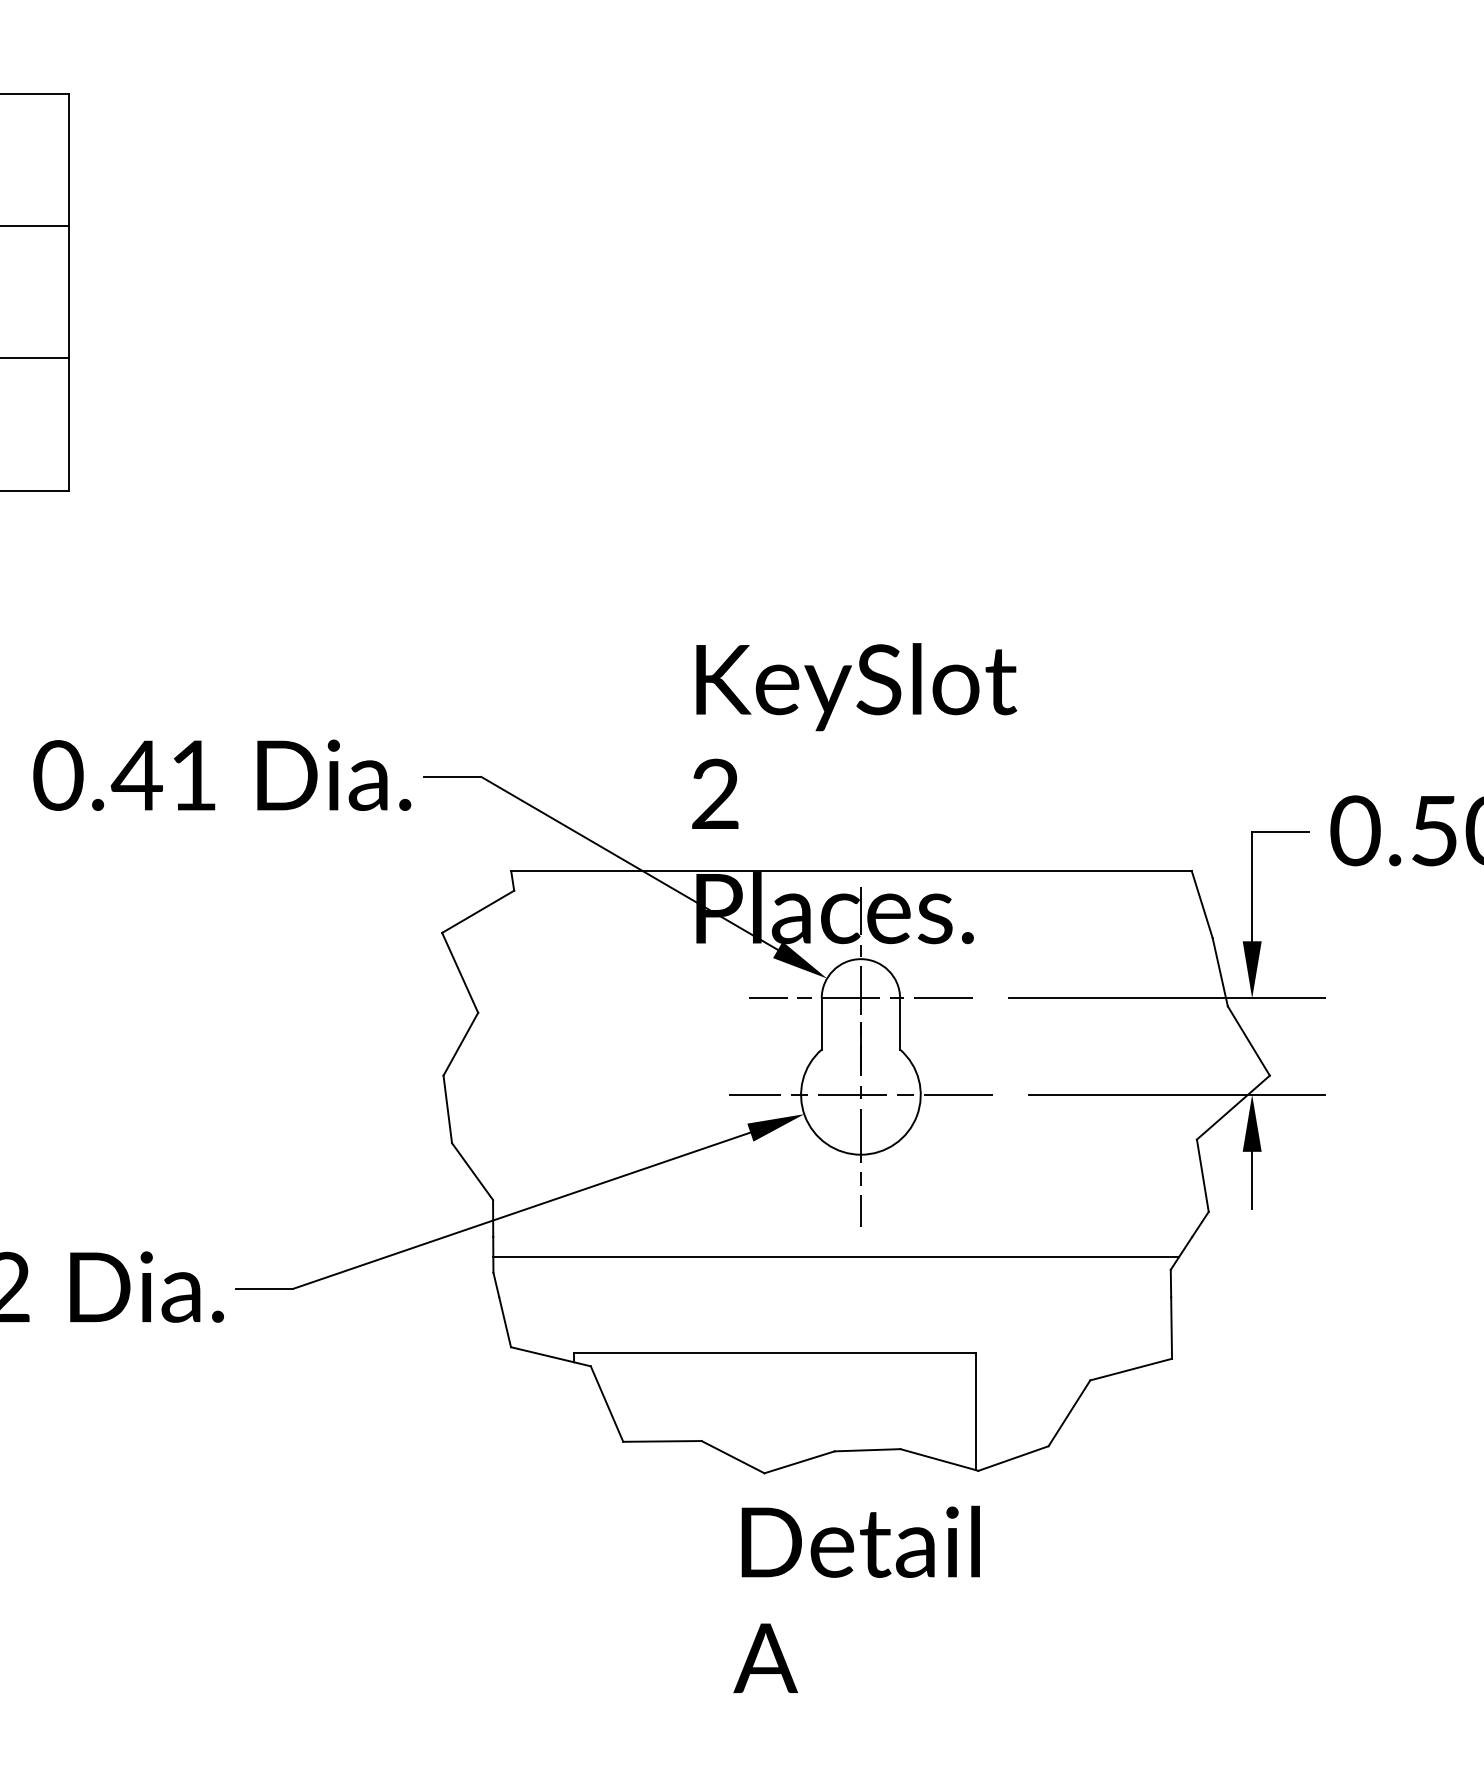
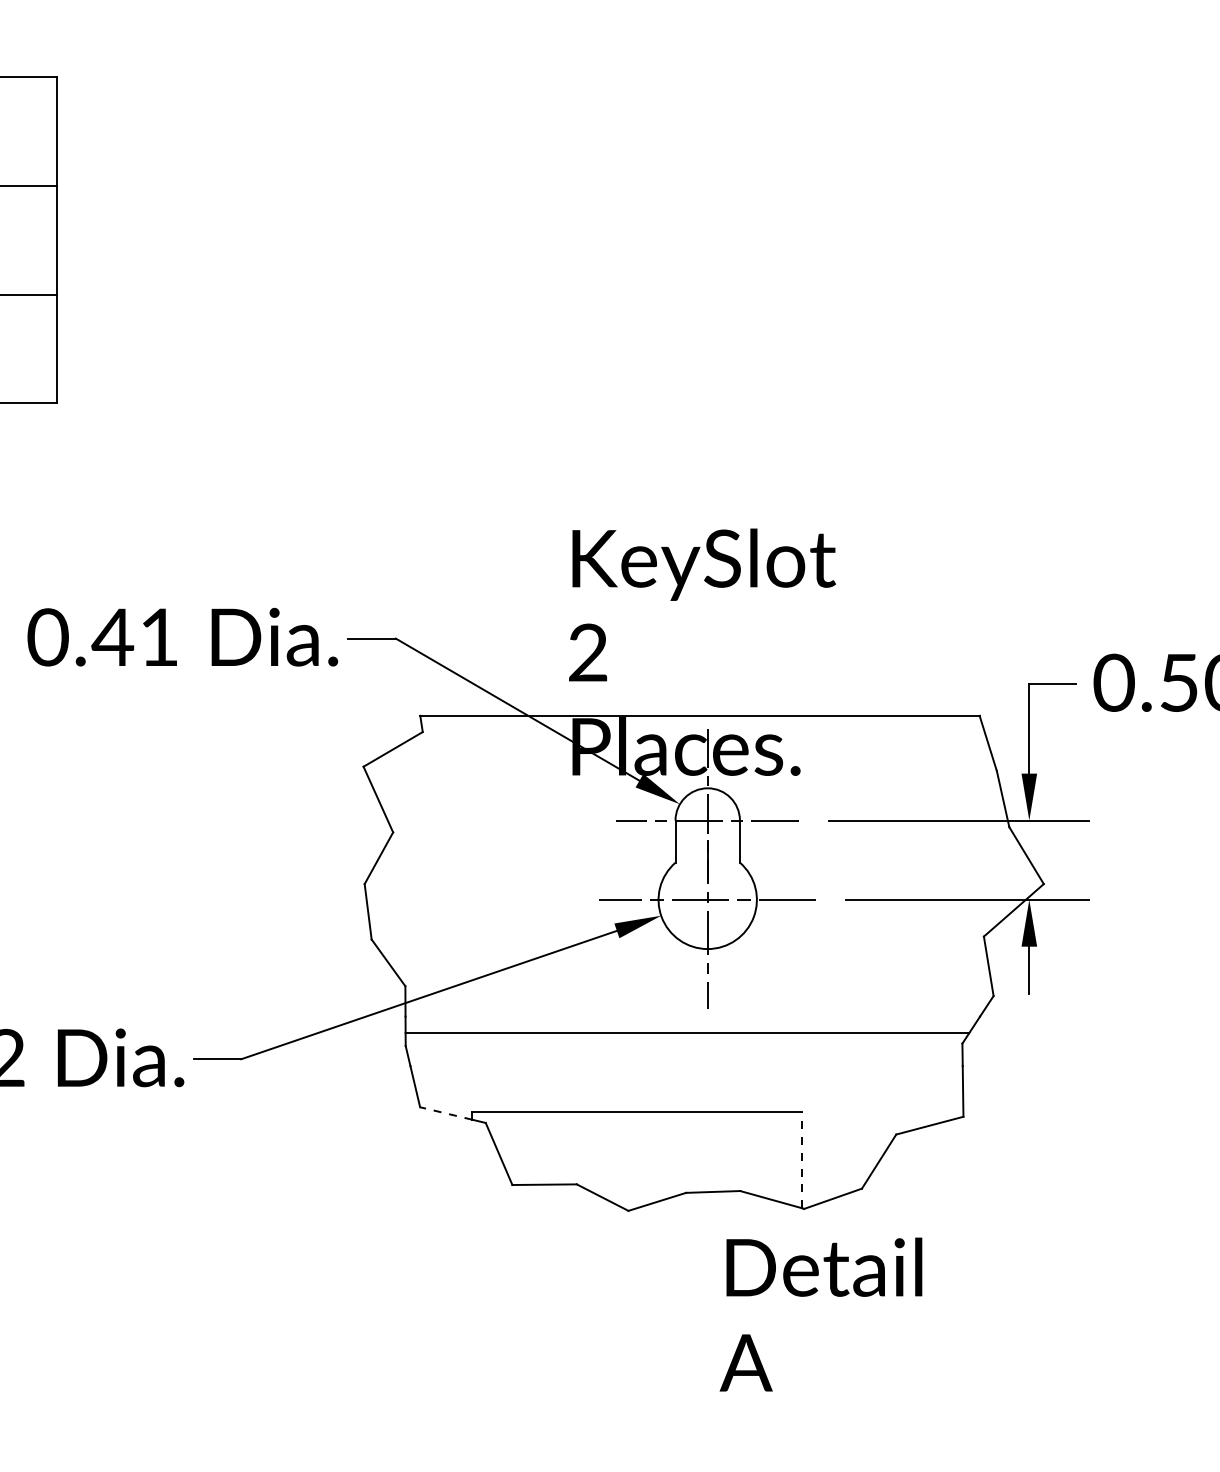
line: (542, 1354) -> (446, 1113), solid -> dashed
line: (975, 1411) -> (801, 1160), solid -> dashed
text: (856, 1598) -> (820, 1313), moved

